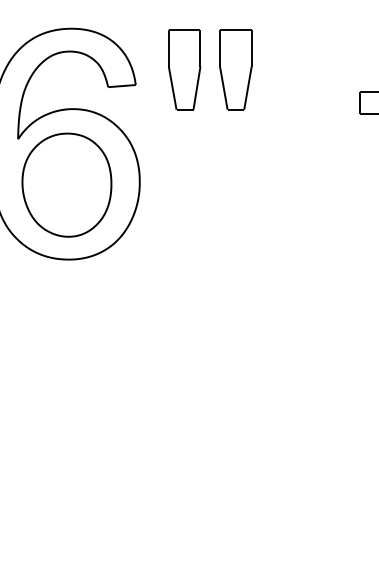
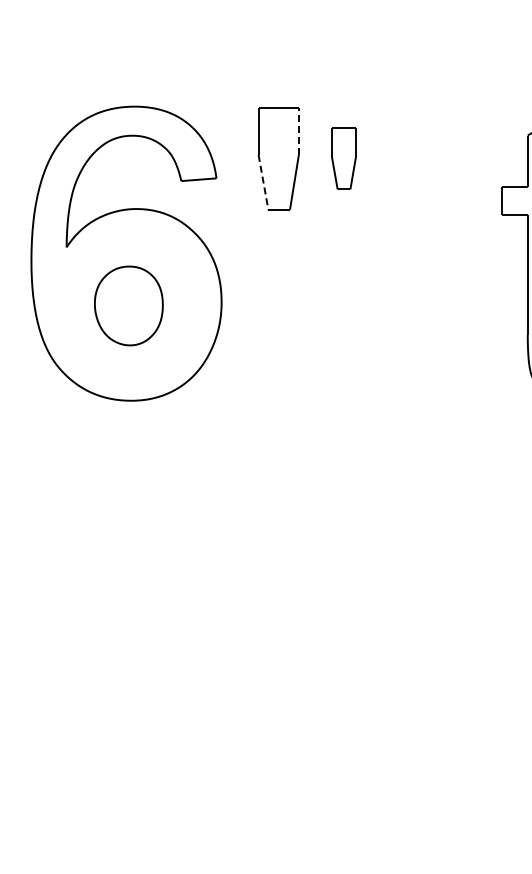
line: (200, 48) -> (298, 131), solid -> dashed
part: (235, 69) -> (343, 158), size x0.6
line: (172, 88) -> (263, 182), solid -> dashed
part: (66, 184) -> (128, 305), size x0.6

